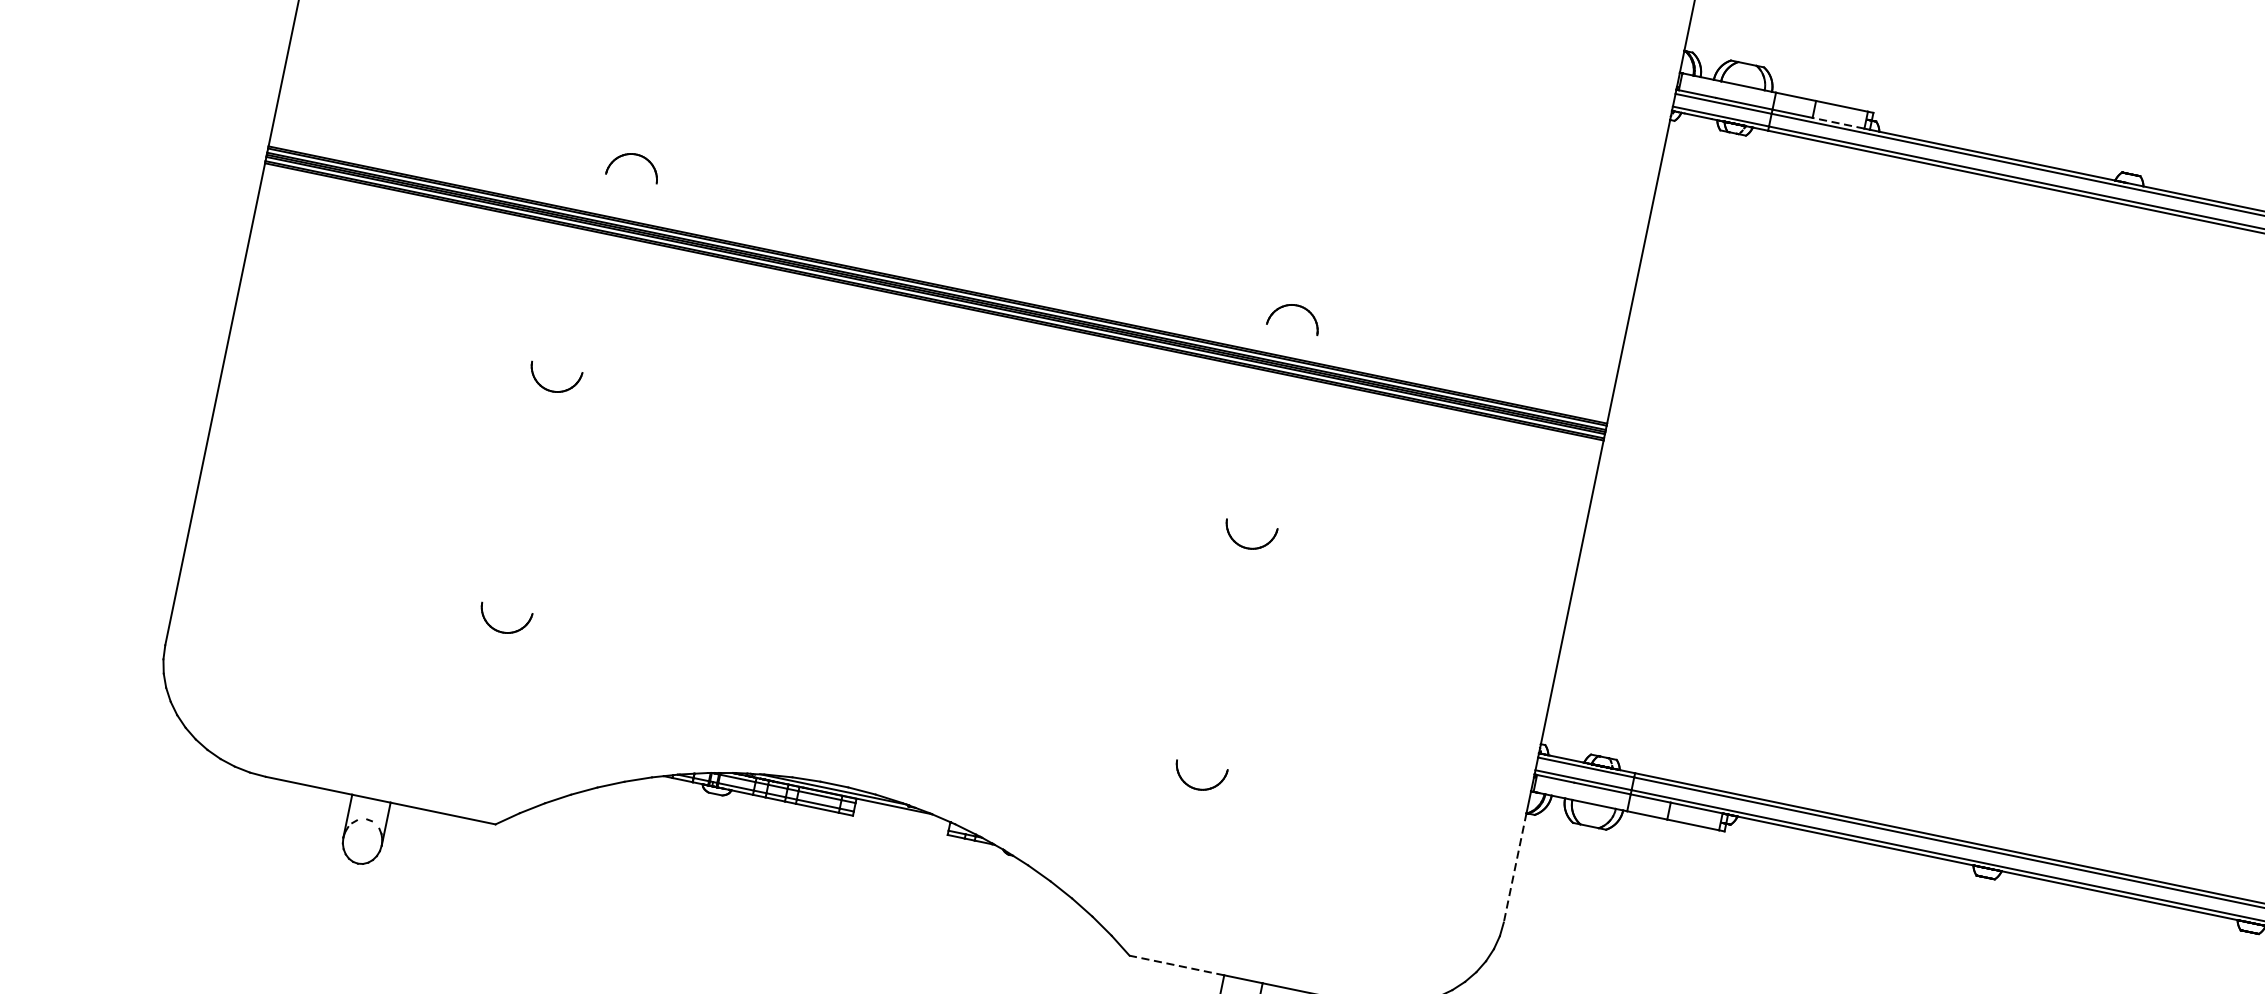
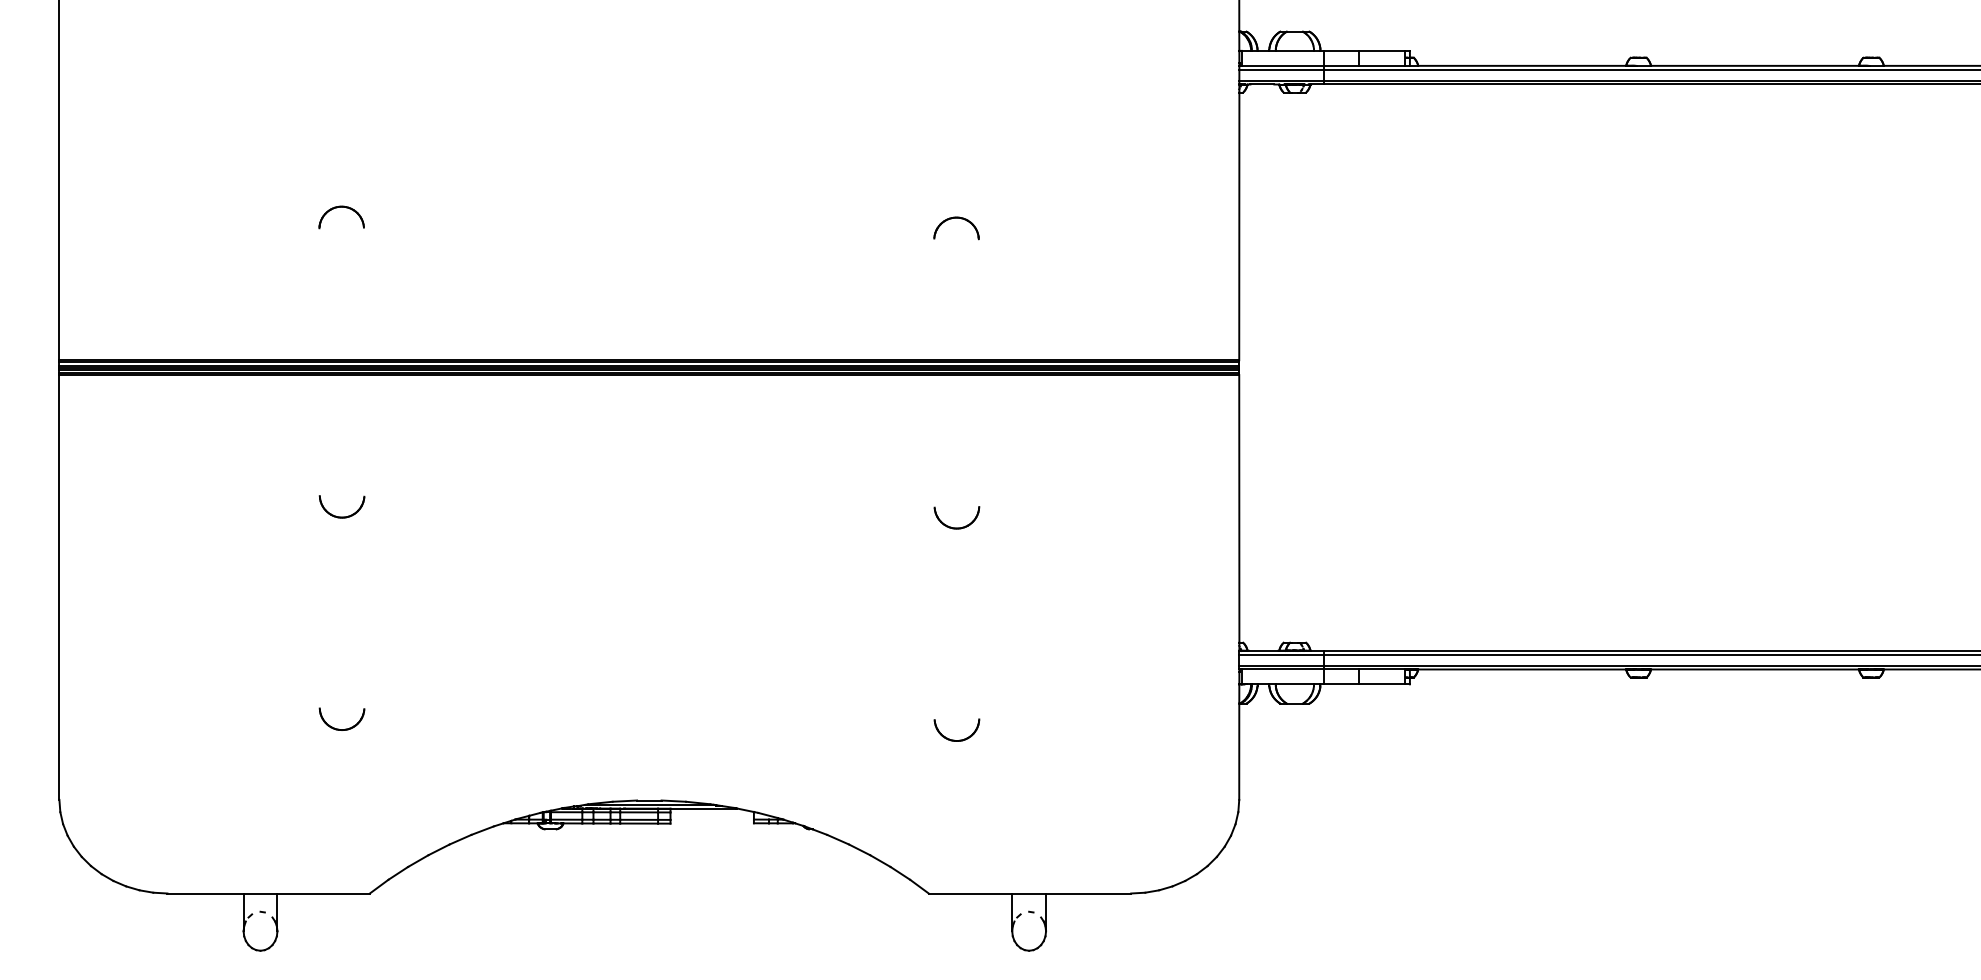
line: (1838, 122) -> (1382, 65), dashed -> solid
part: (631, 155) -> (337, 208), moved
part: (1296, 306) -> (956, 218), moved
line: (1515, 868) -> (1239, 752), dashed -> solid
line: (1176, 965) -> (970, 893), dashed -> solid

